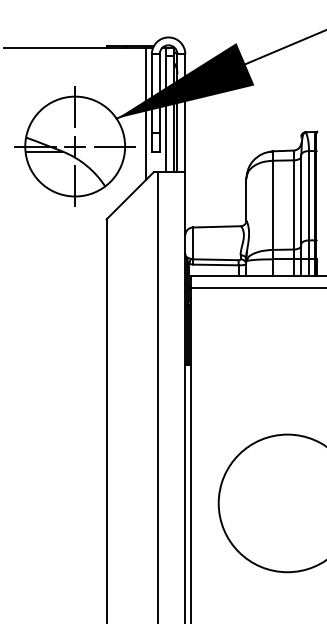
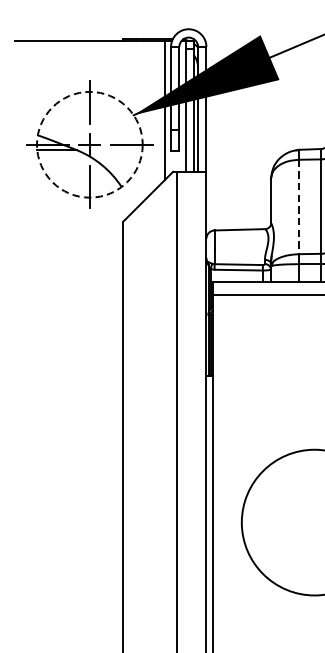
circle: (75, 146) -> (90, 144), solid -> dashed
line: (272, 205) -> (298, 207), solid -> dashed

